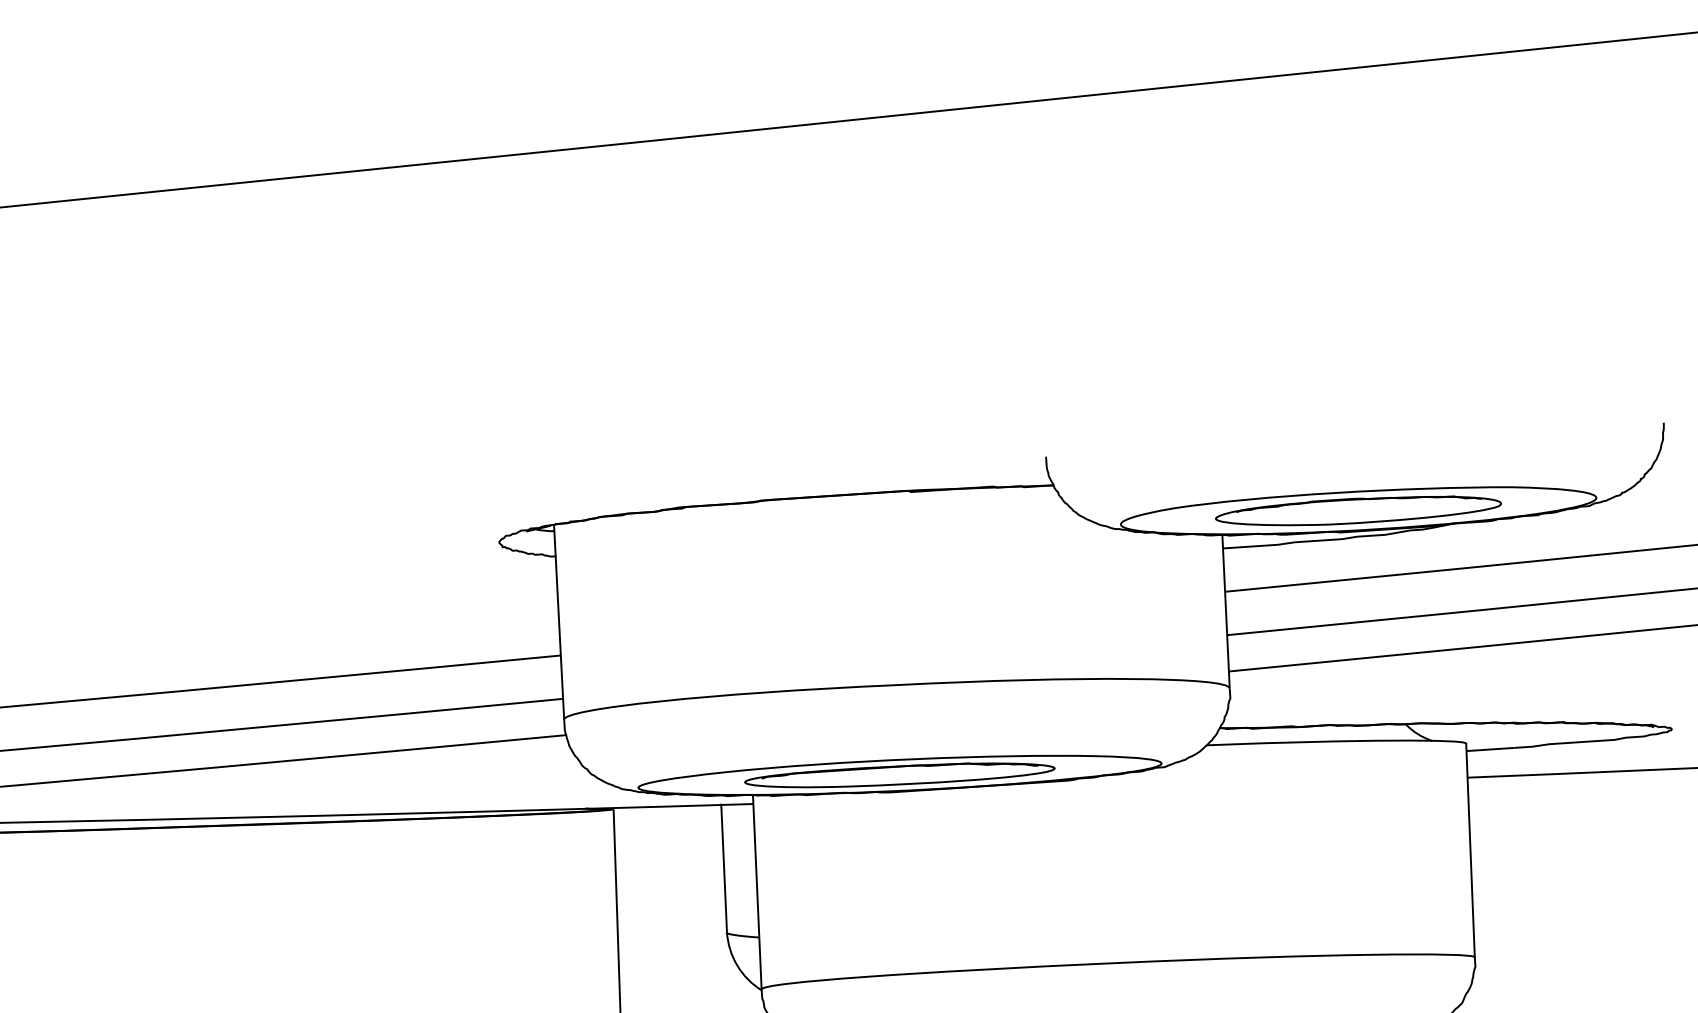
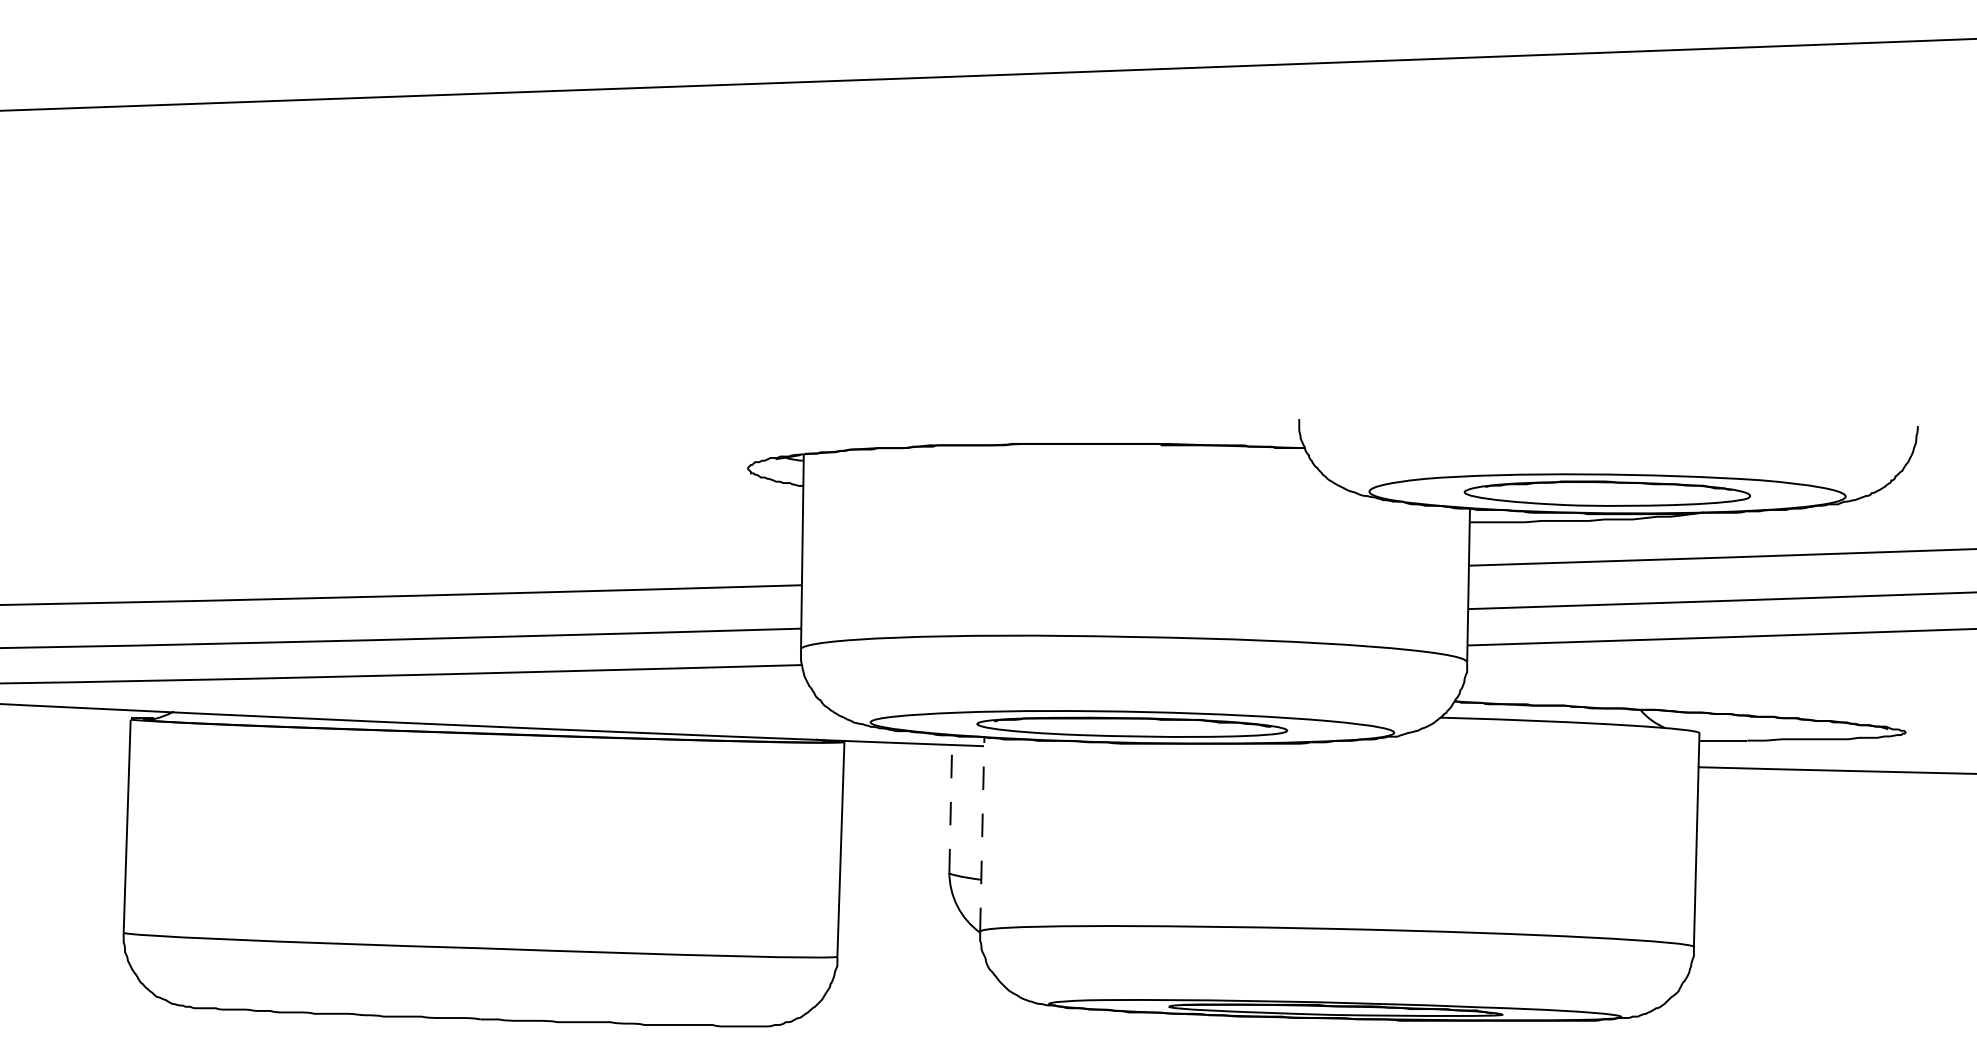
line: (723, 867) -> (950, 807), solid -> dashed
line: (757, 892) -> (982, 834), solid -> dashed

